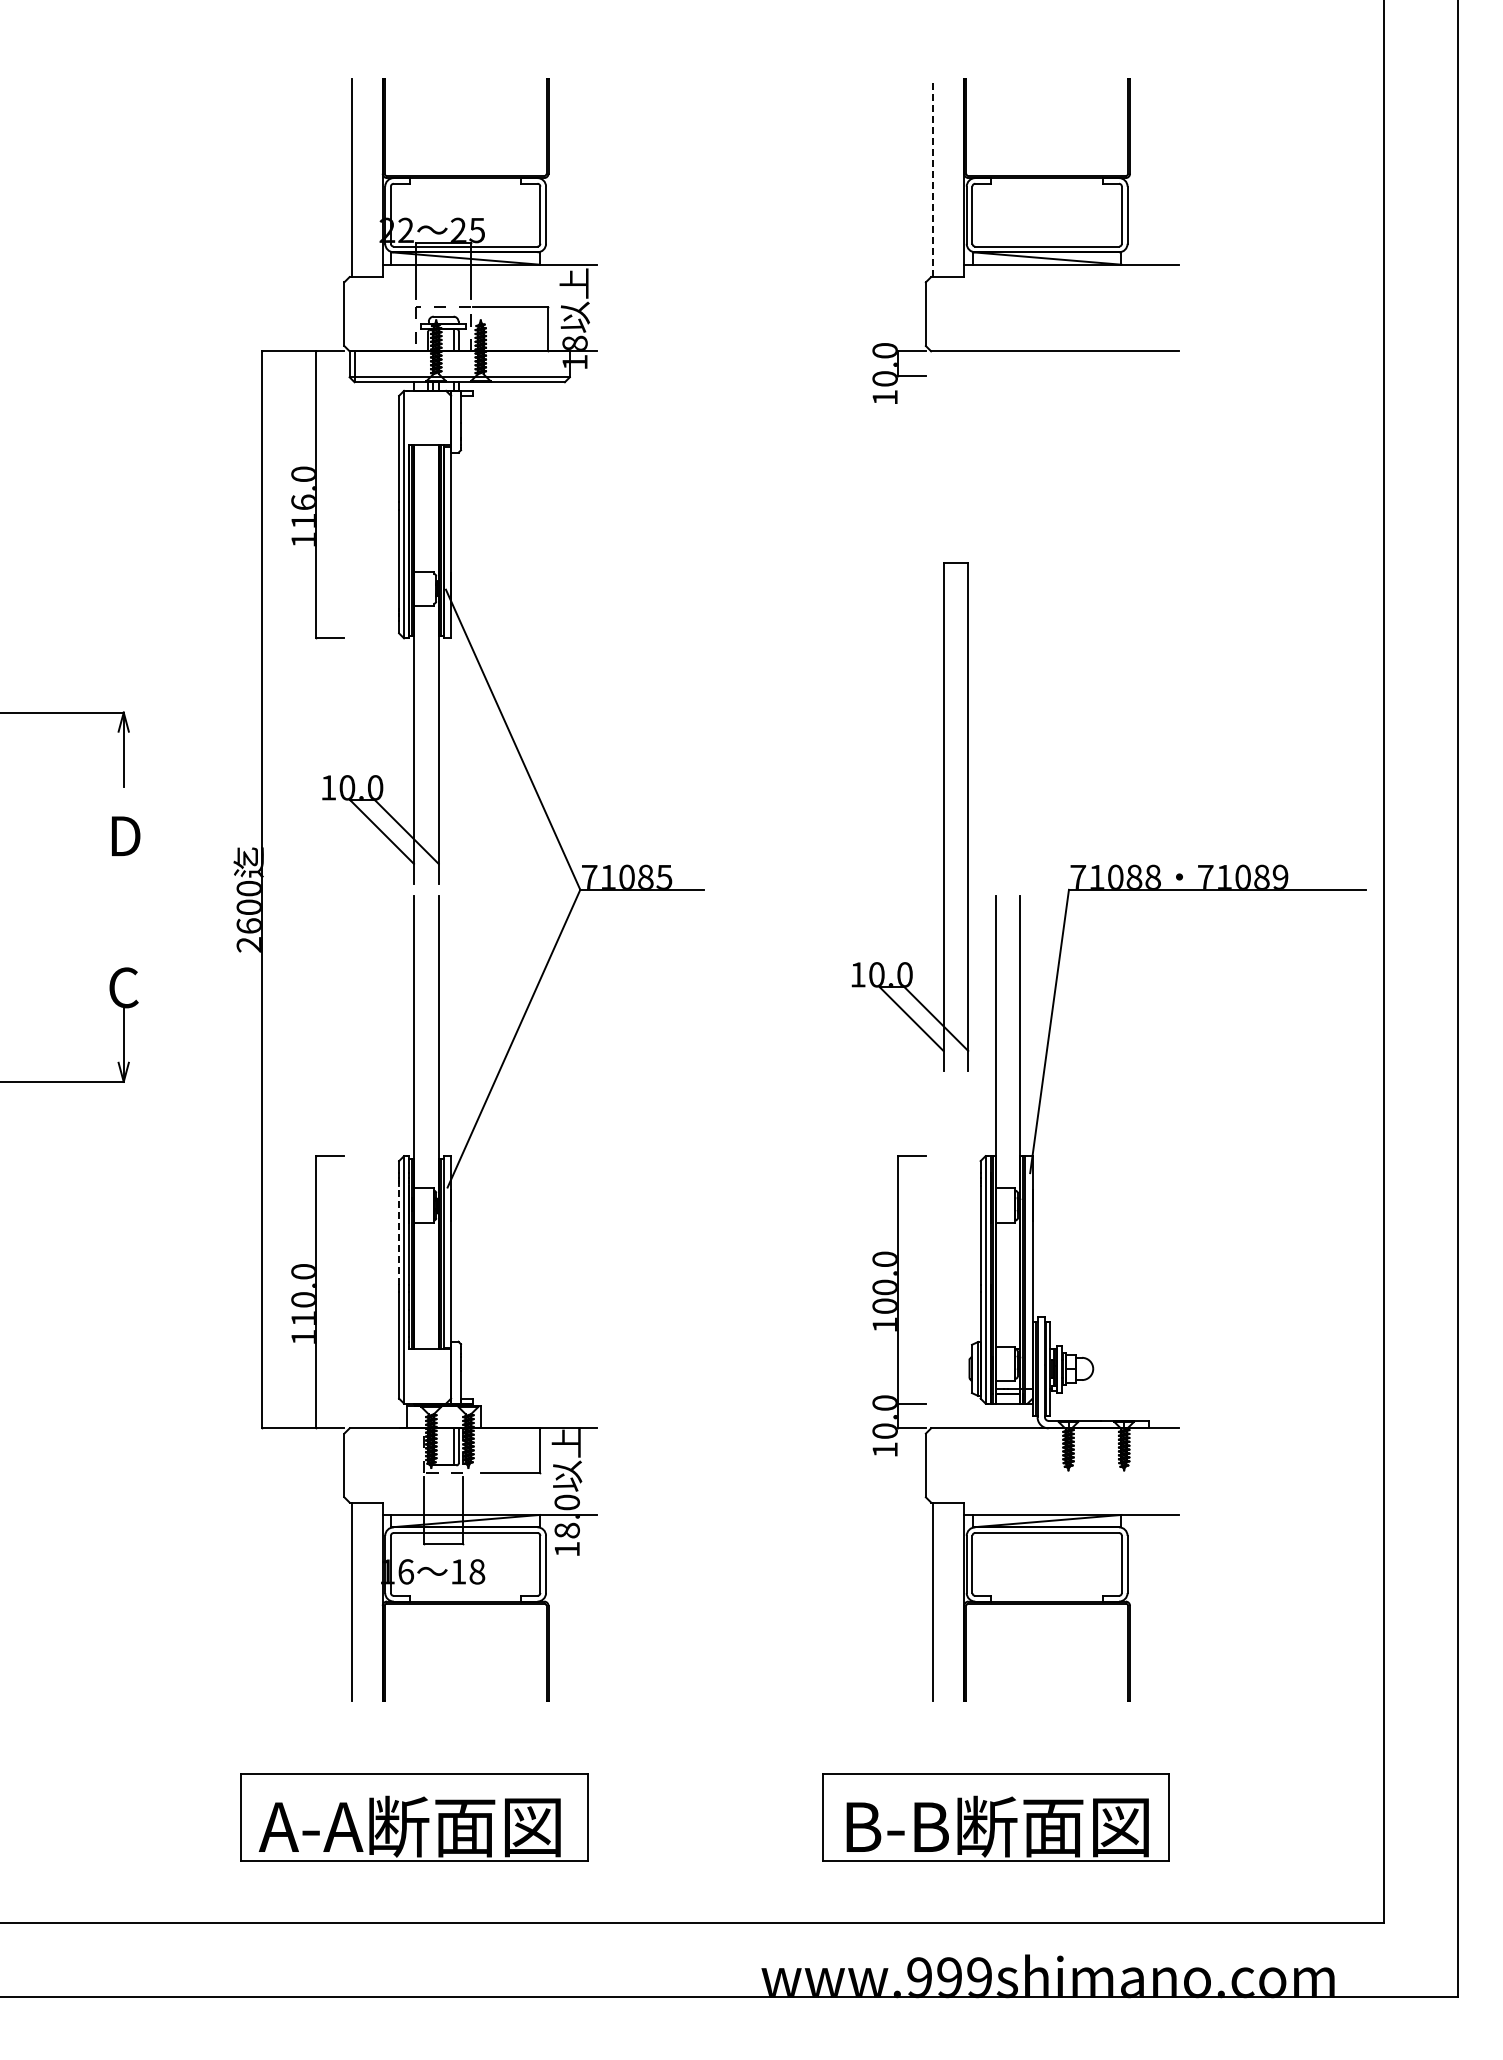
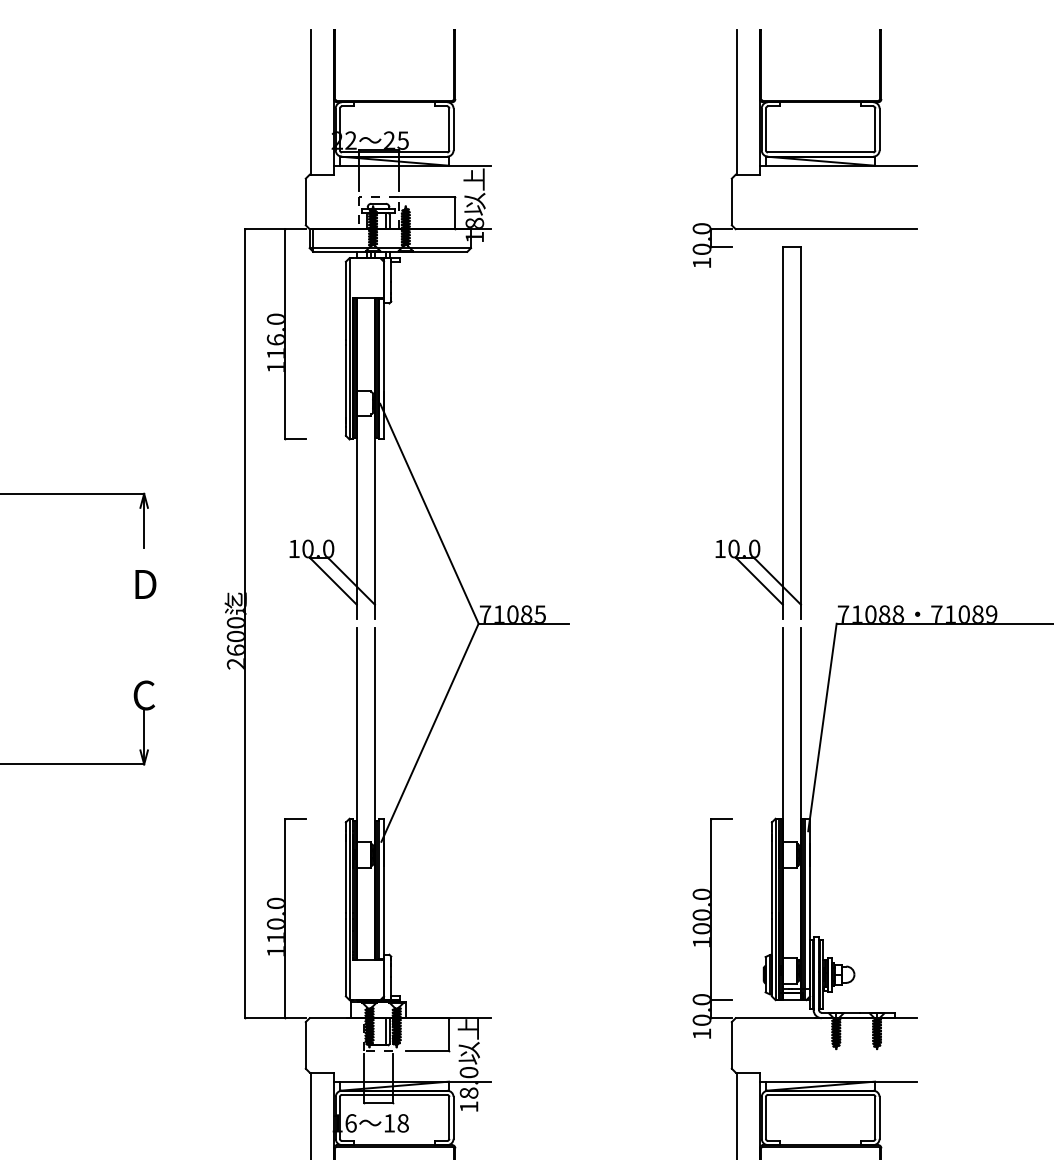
line: (933, 178) -> (737, 102), dashed -> solid
part: (943, 816) -> (782, 432), moved
line: (399, 1234) -> (346, 876), dashed -> solid

